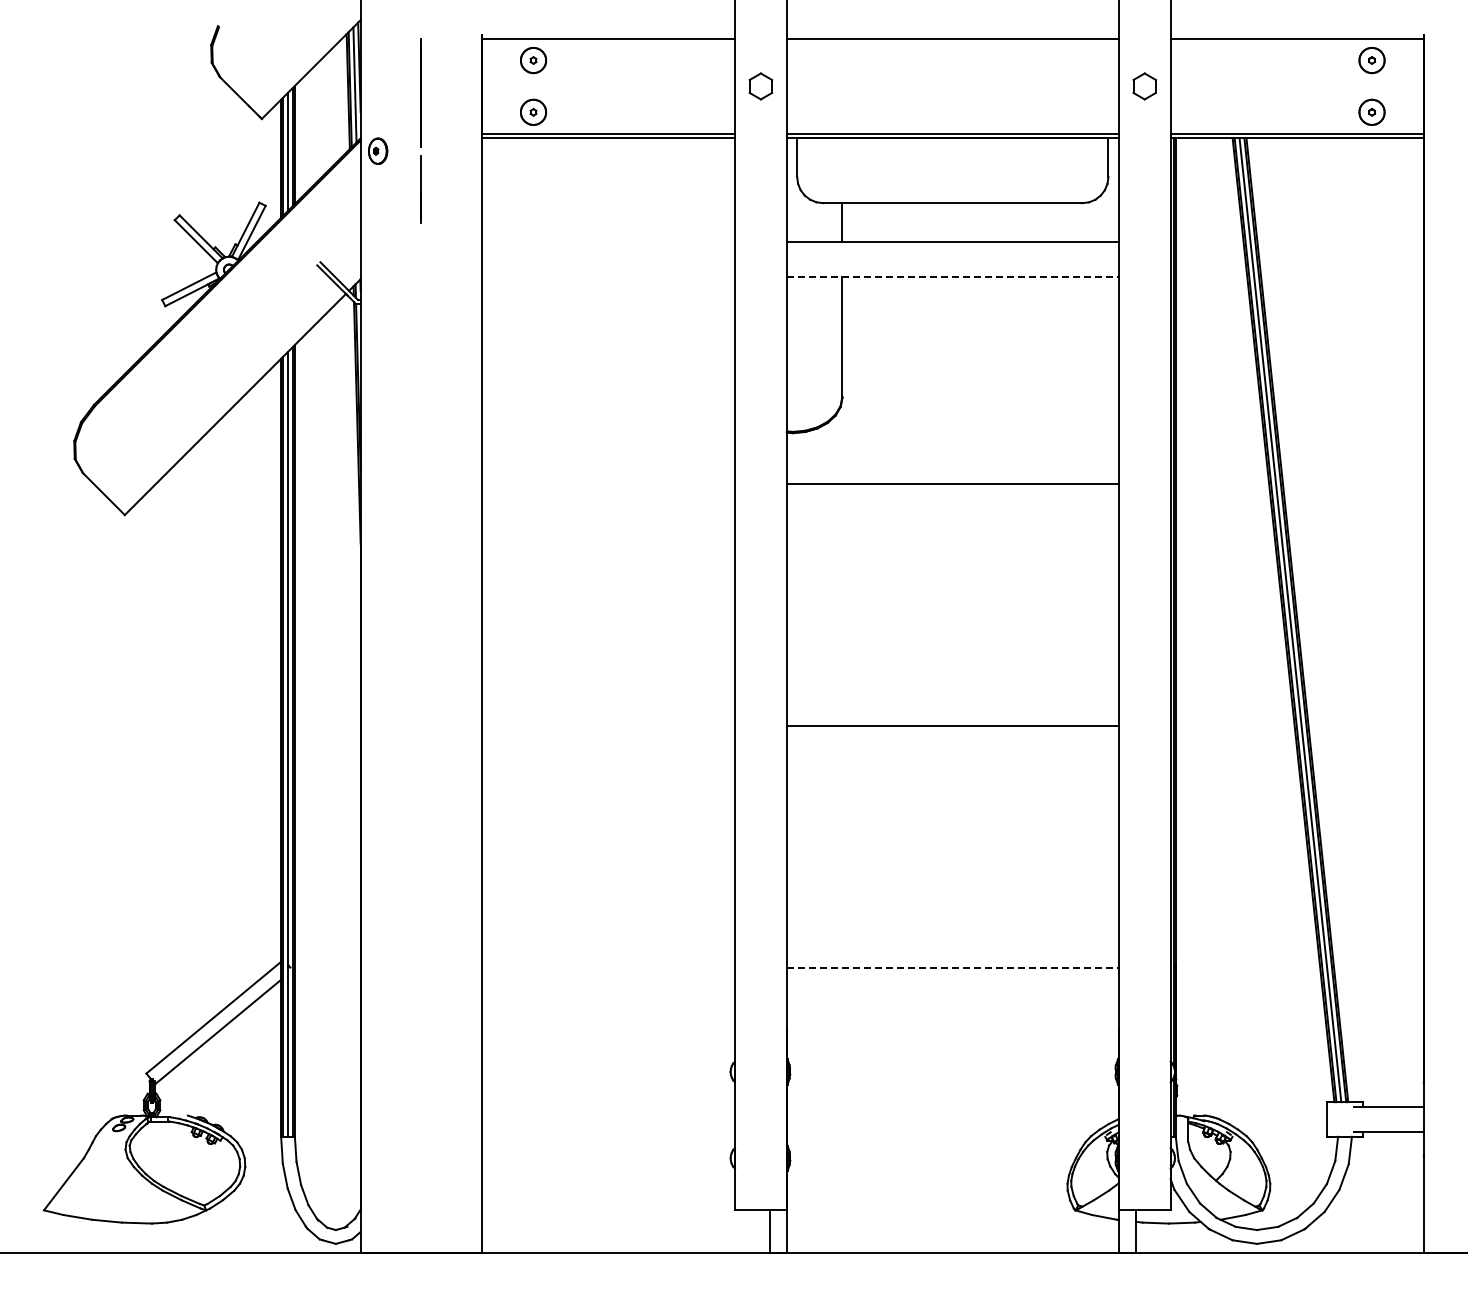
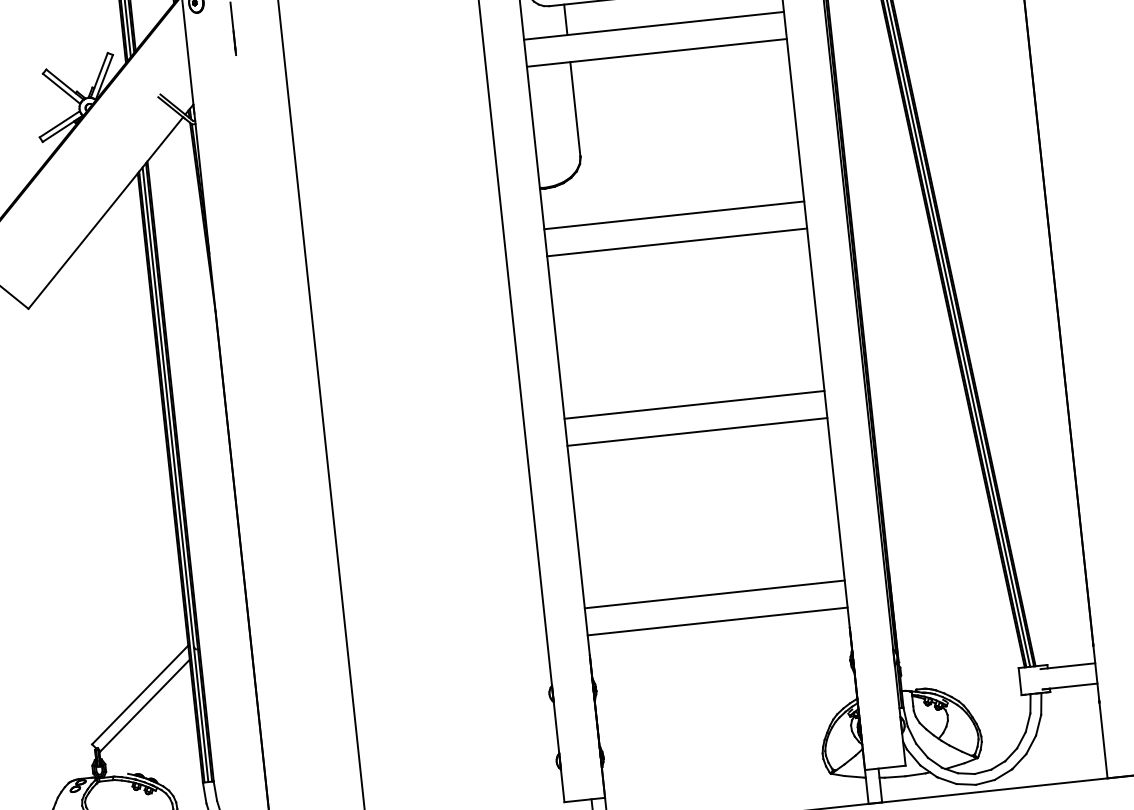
line: (952, 276) -> (656, 52), dashed -> solid
line: (952, 518) -> (676, 242), added
line: (952, 760) -> (697, 431), added
line: (952, 968) -> (714, 594), dashed -> solid
line: (952, 1002) -> (717, 621), added

